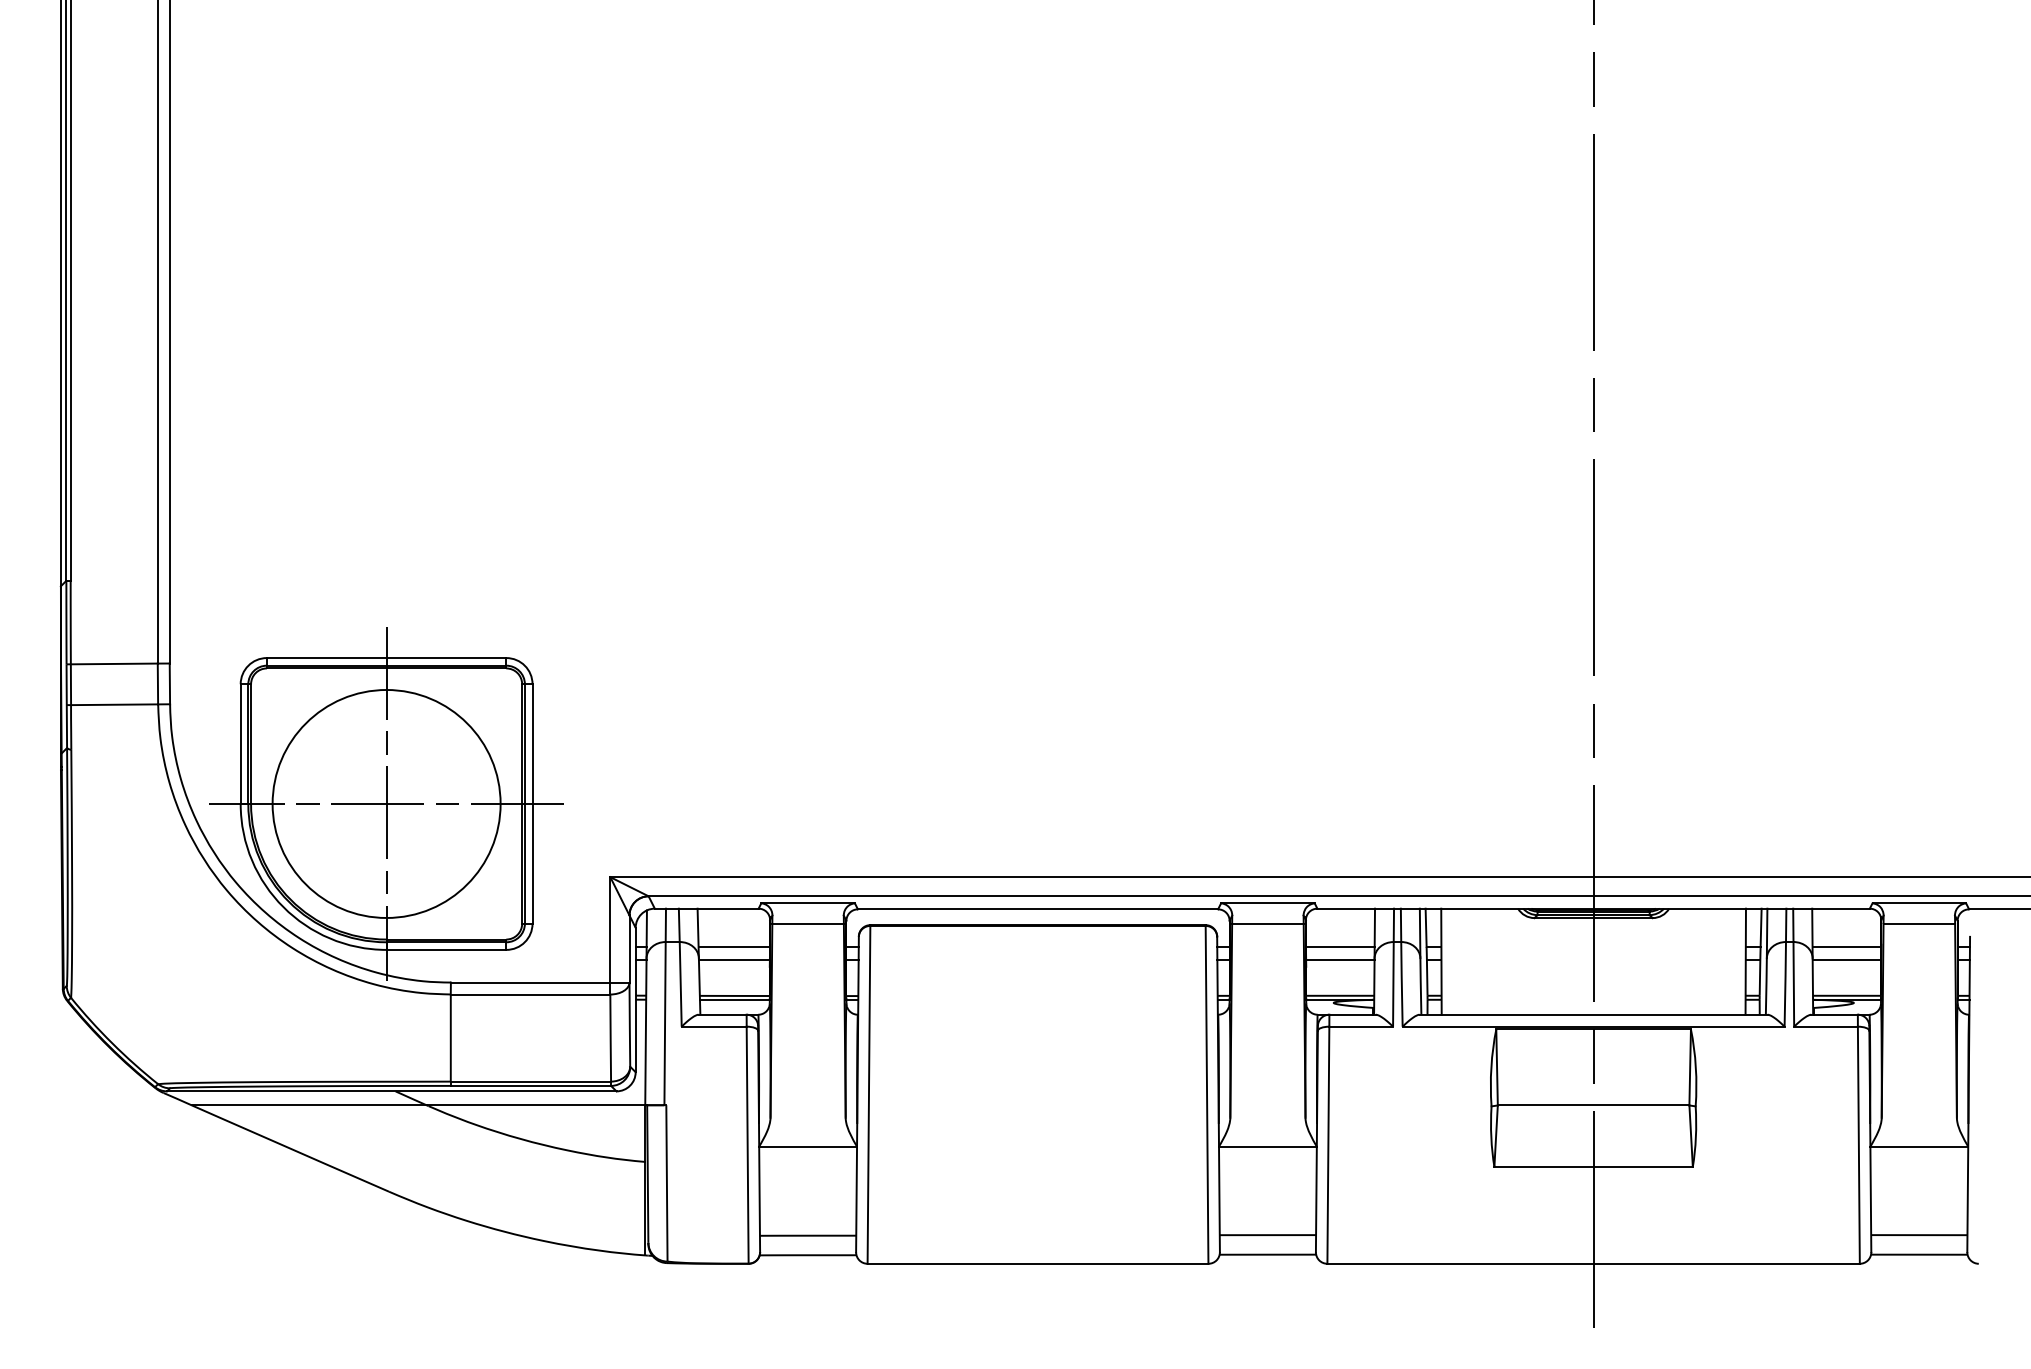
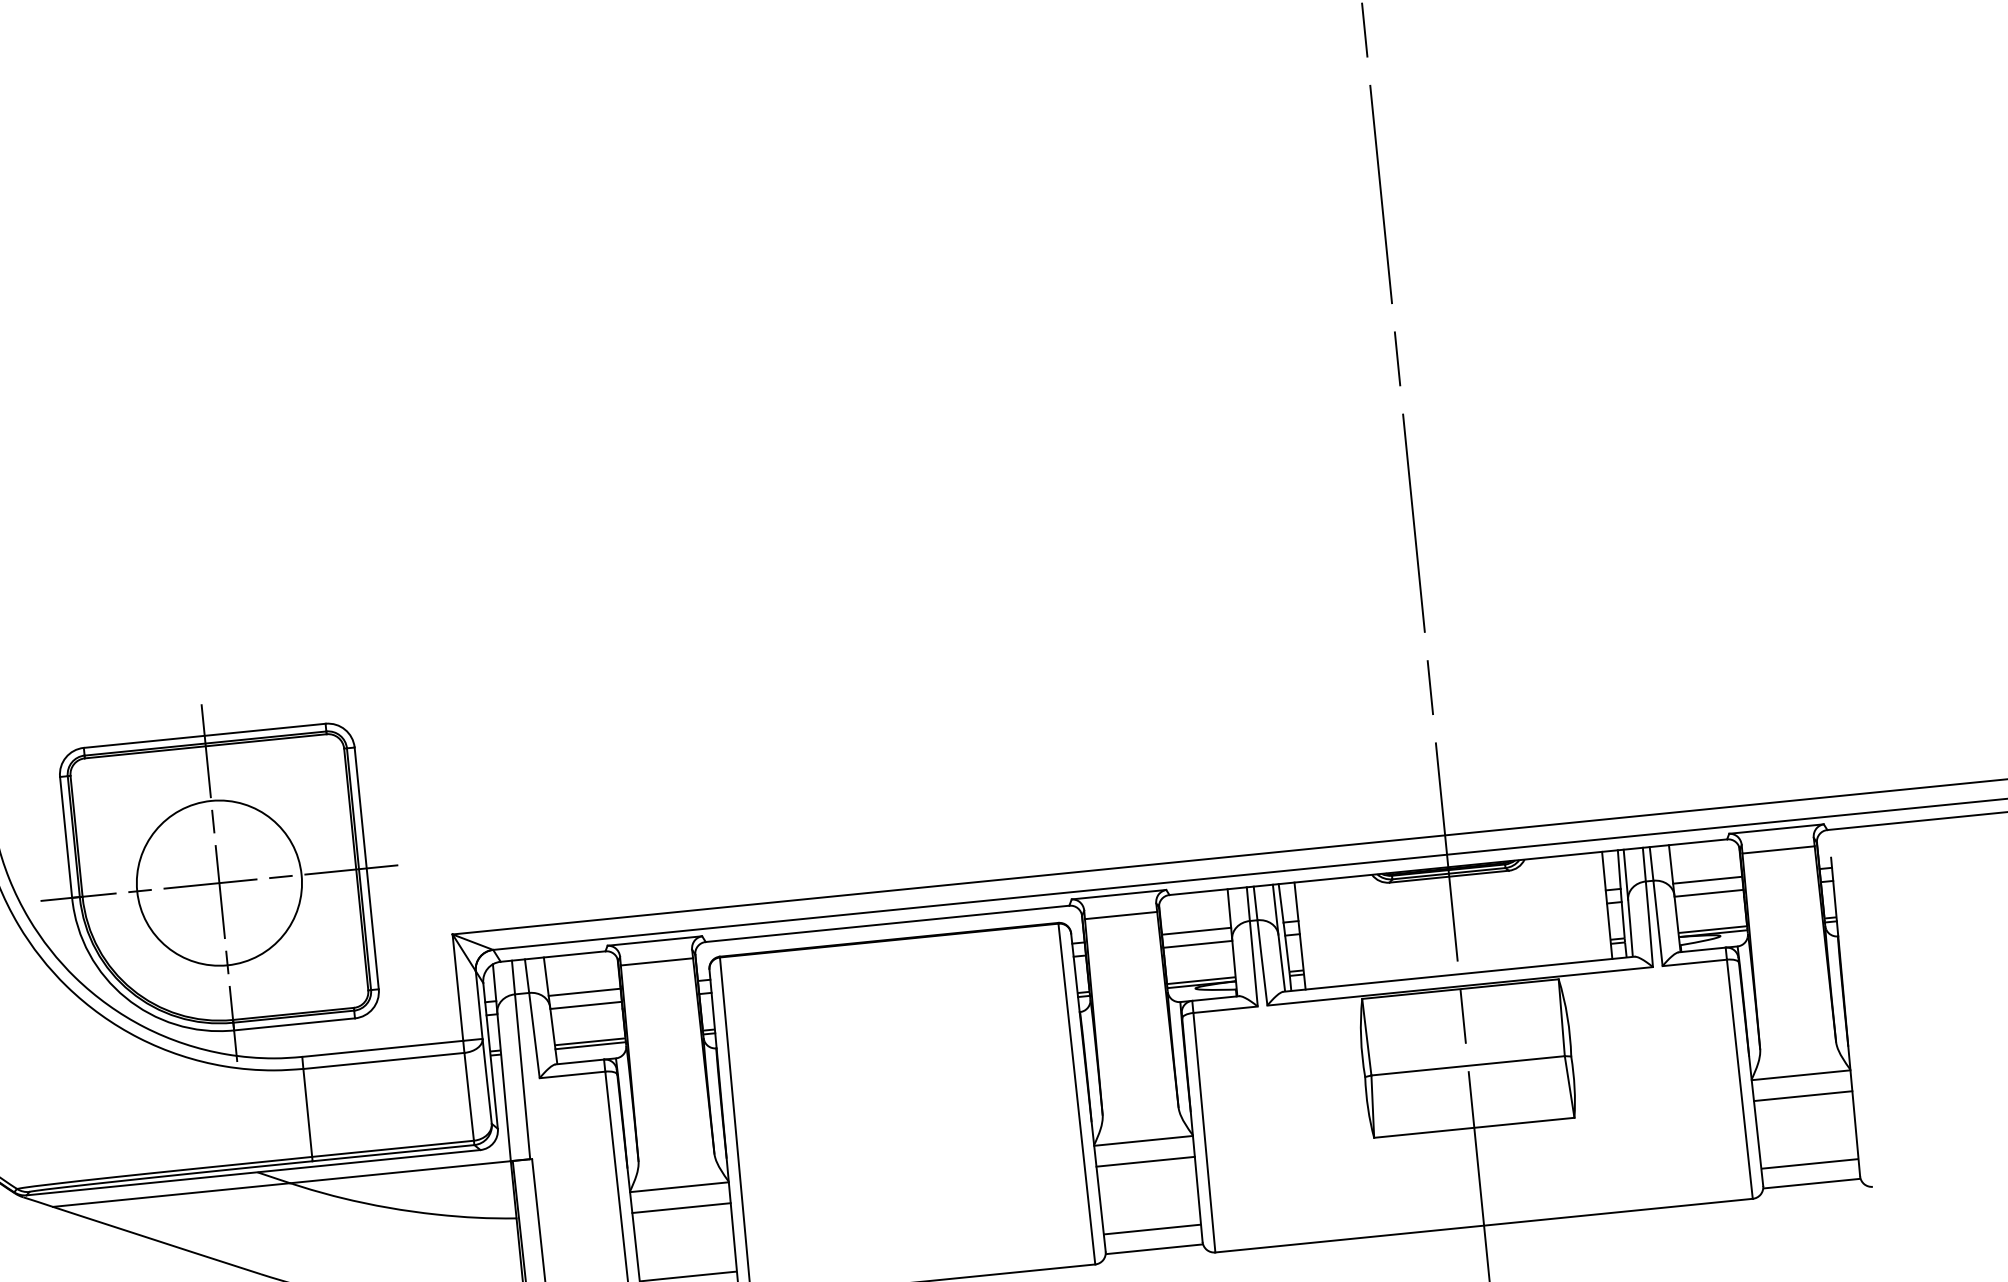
circle: (386, 803) -> (219, 882), size x0.71
line: (807, 1168) -> (680, 1208), added
line: (1267, 1168) -> (1145, 1162), added
line: (1919, 1168) -> (1803, 1096), added

